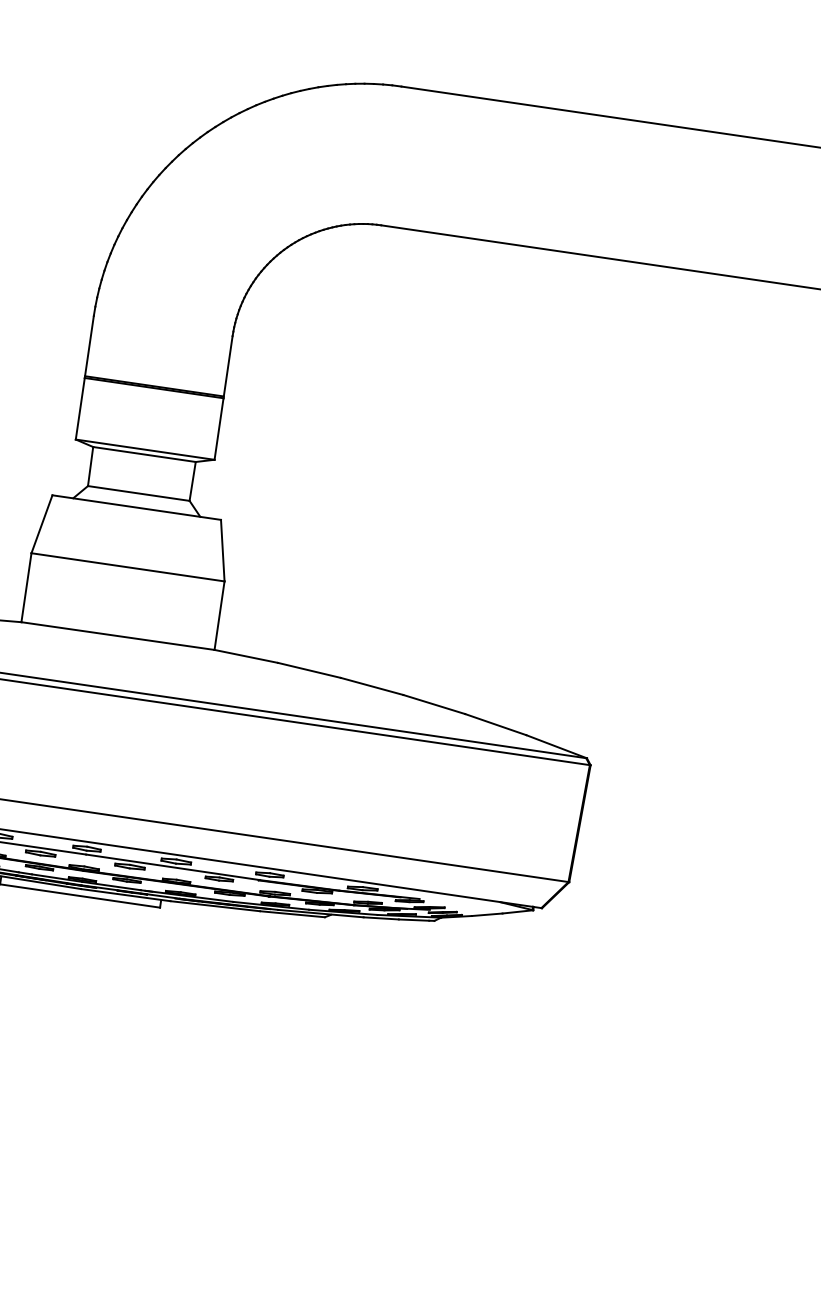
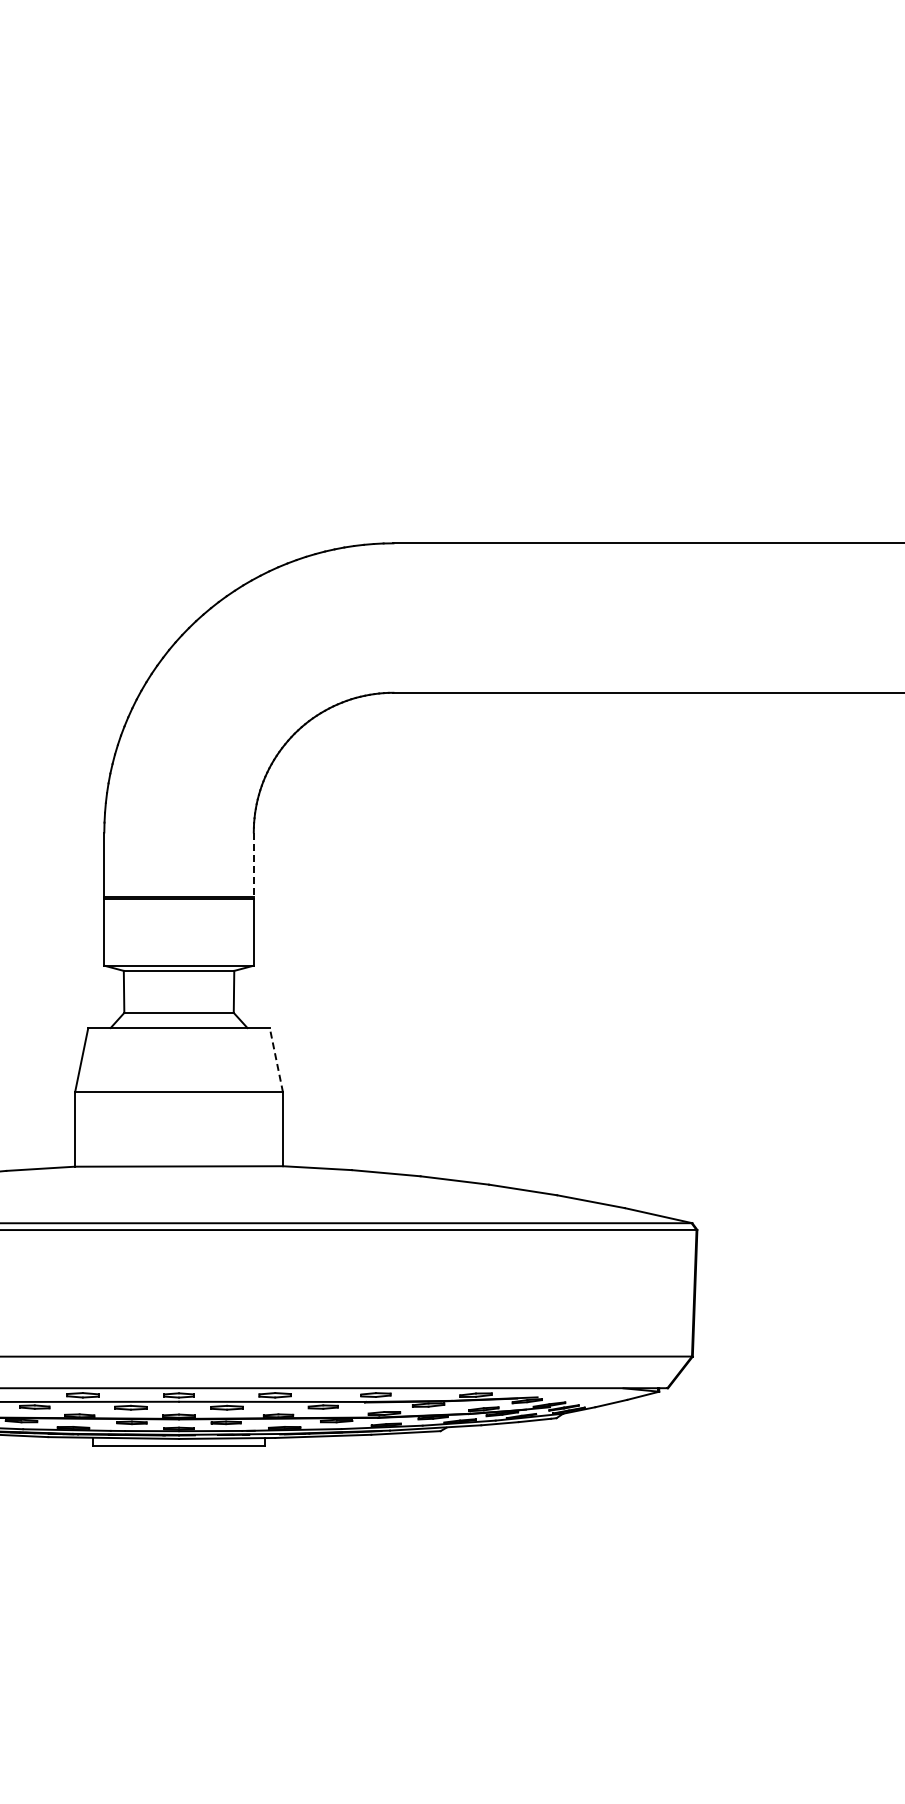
line: (227, 367) -> (253, 866), solid -> dashed
line: (222, 550) -> (276, 1060), solid -> dashed

